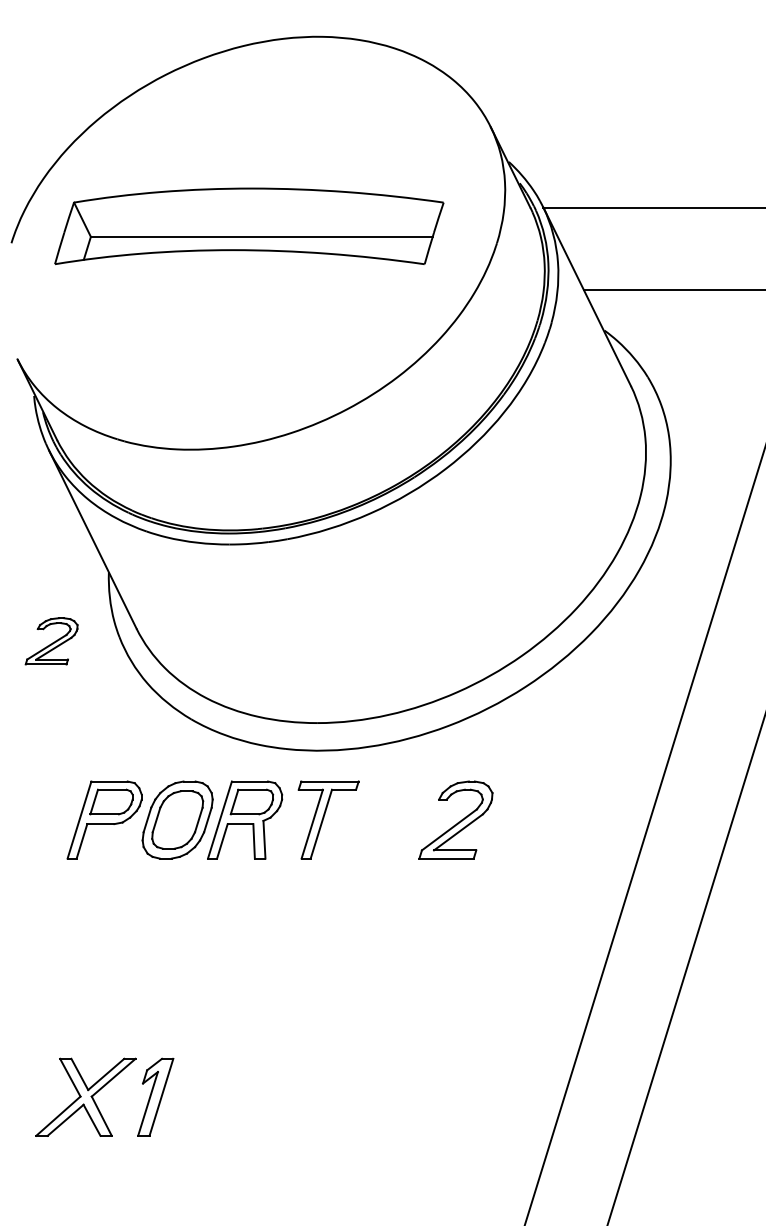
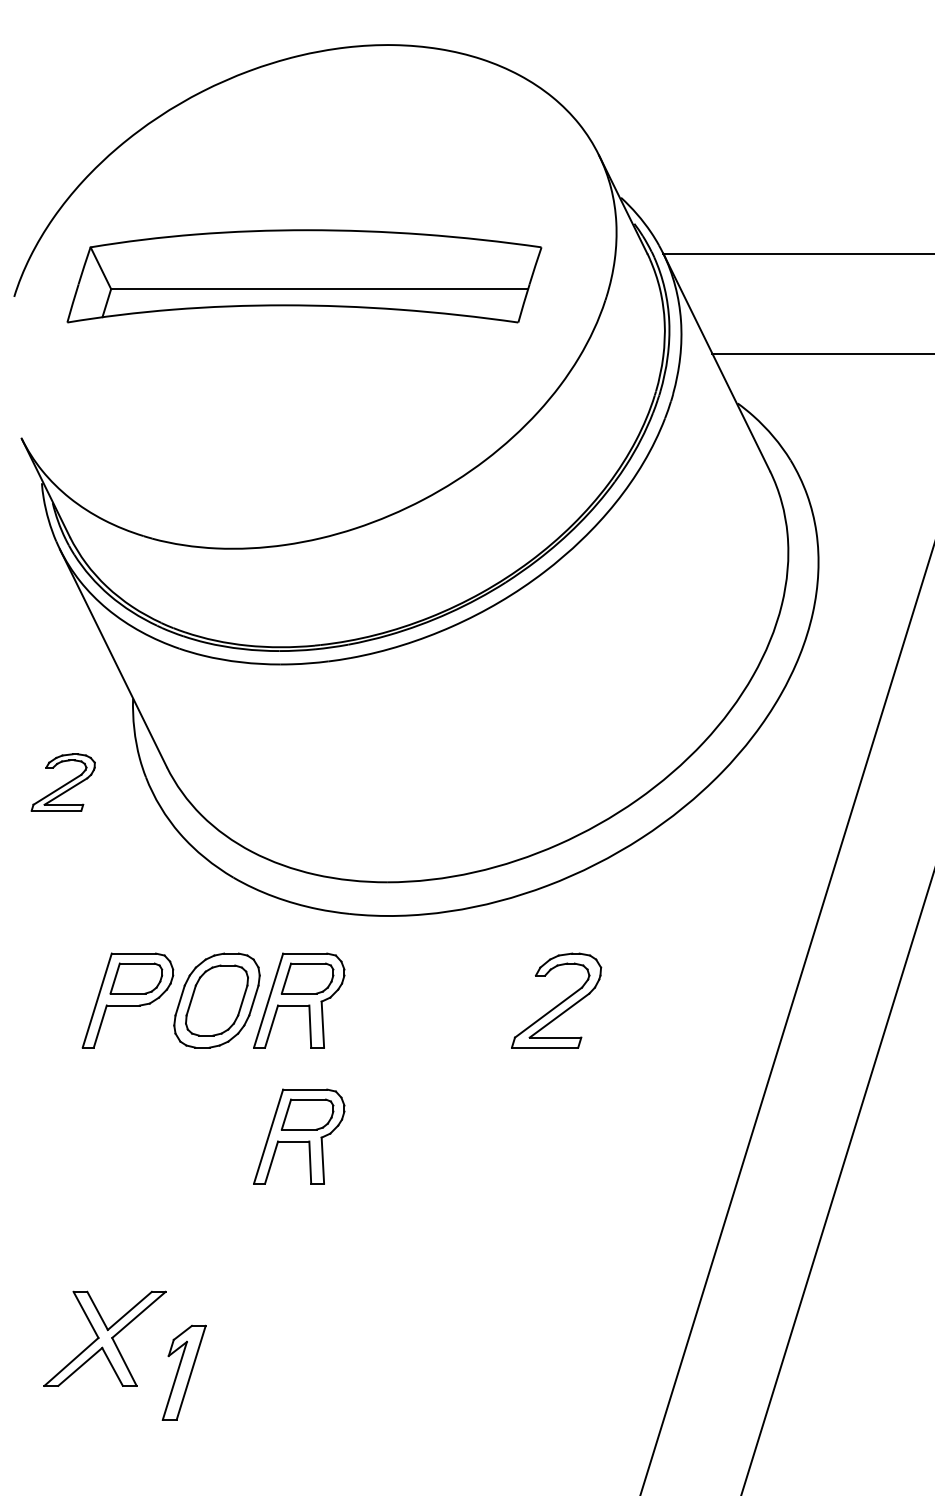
part: (328, 819) -> (400, 1000), removed
part: (245, 931) -> (299, 1136), added
part: (155, 1097) -> (183, 1372), moved

